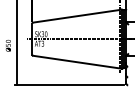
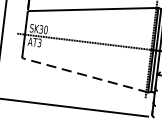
line: (77, 62) -> (85, 75), solid -> dashed

